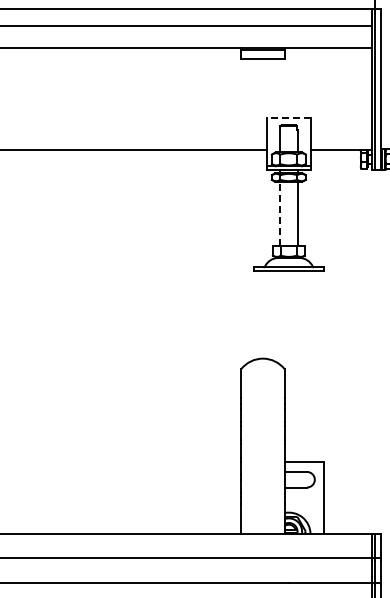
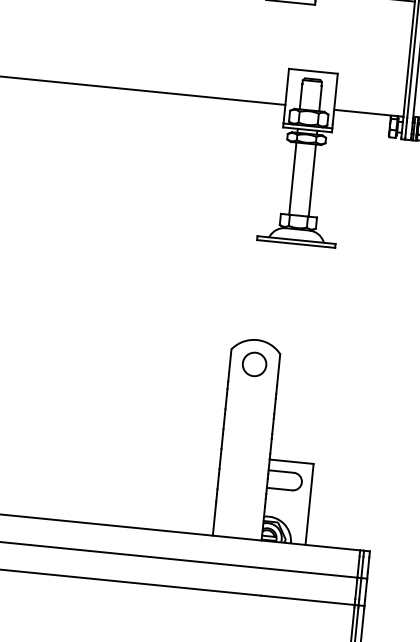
line: (288, 117) -> (312, 70), dashed -> solid
line: (280, 213) -> (293, 178), dashed -> solid
circle: (262, 380) -> (254, 364), added

